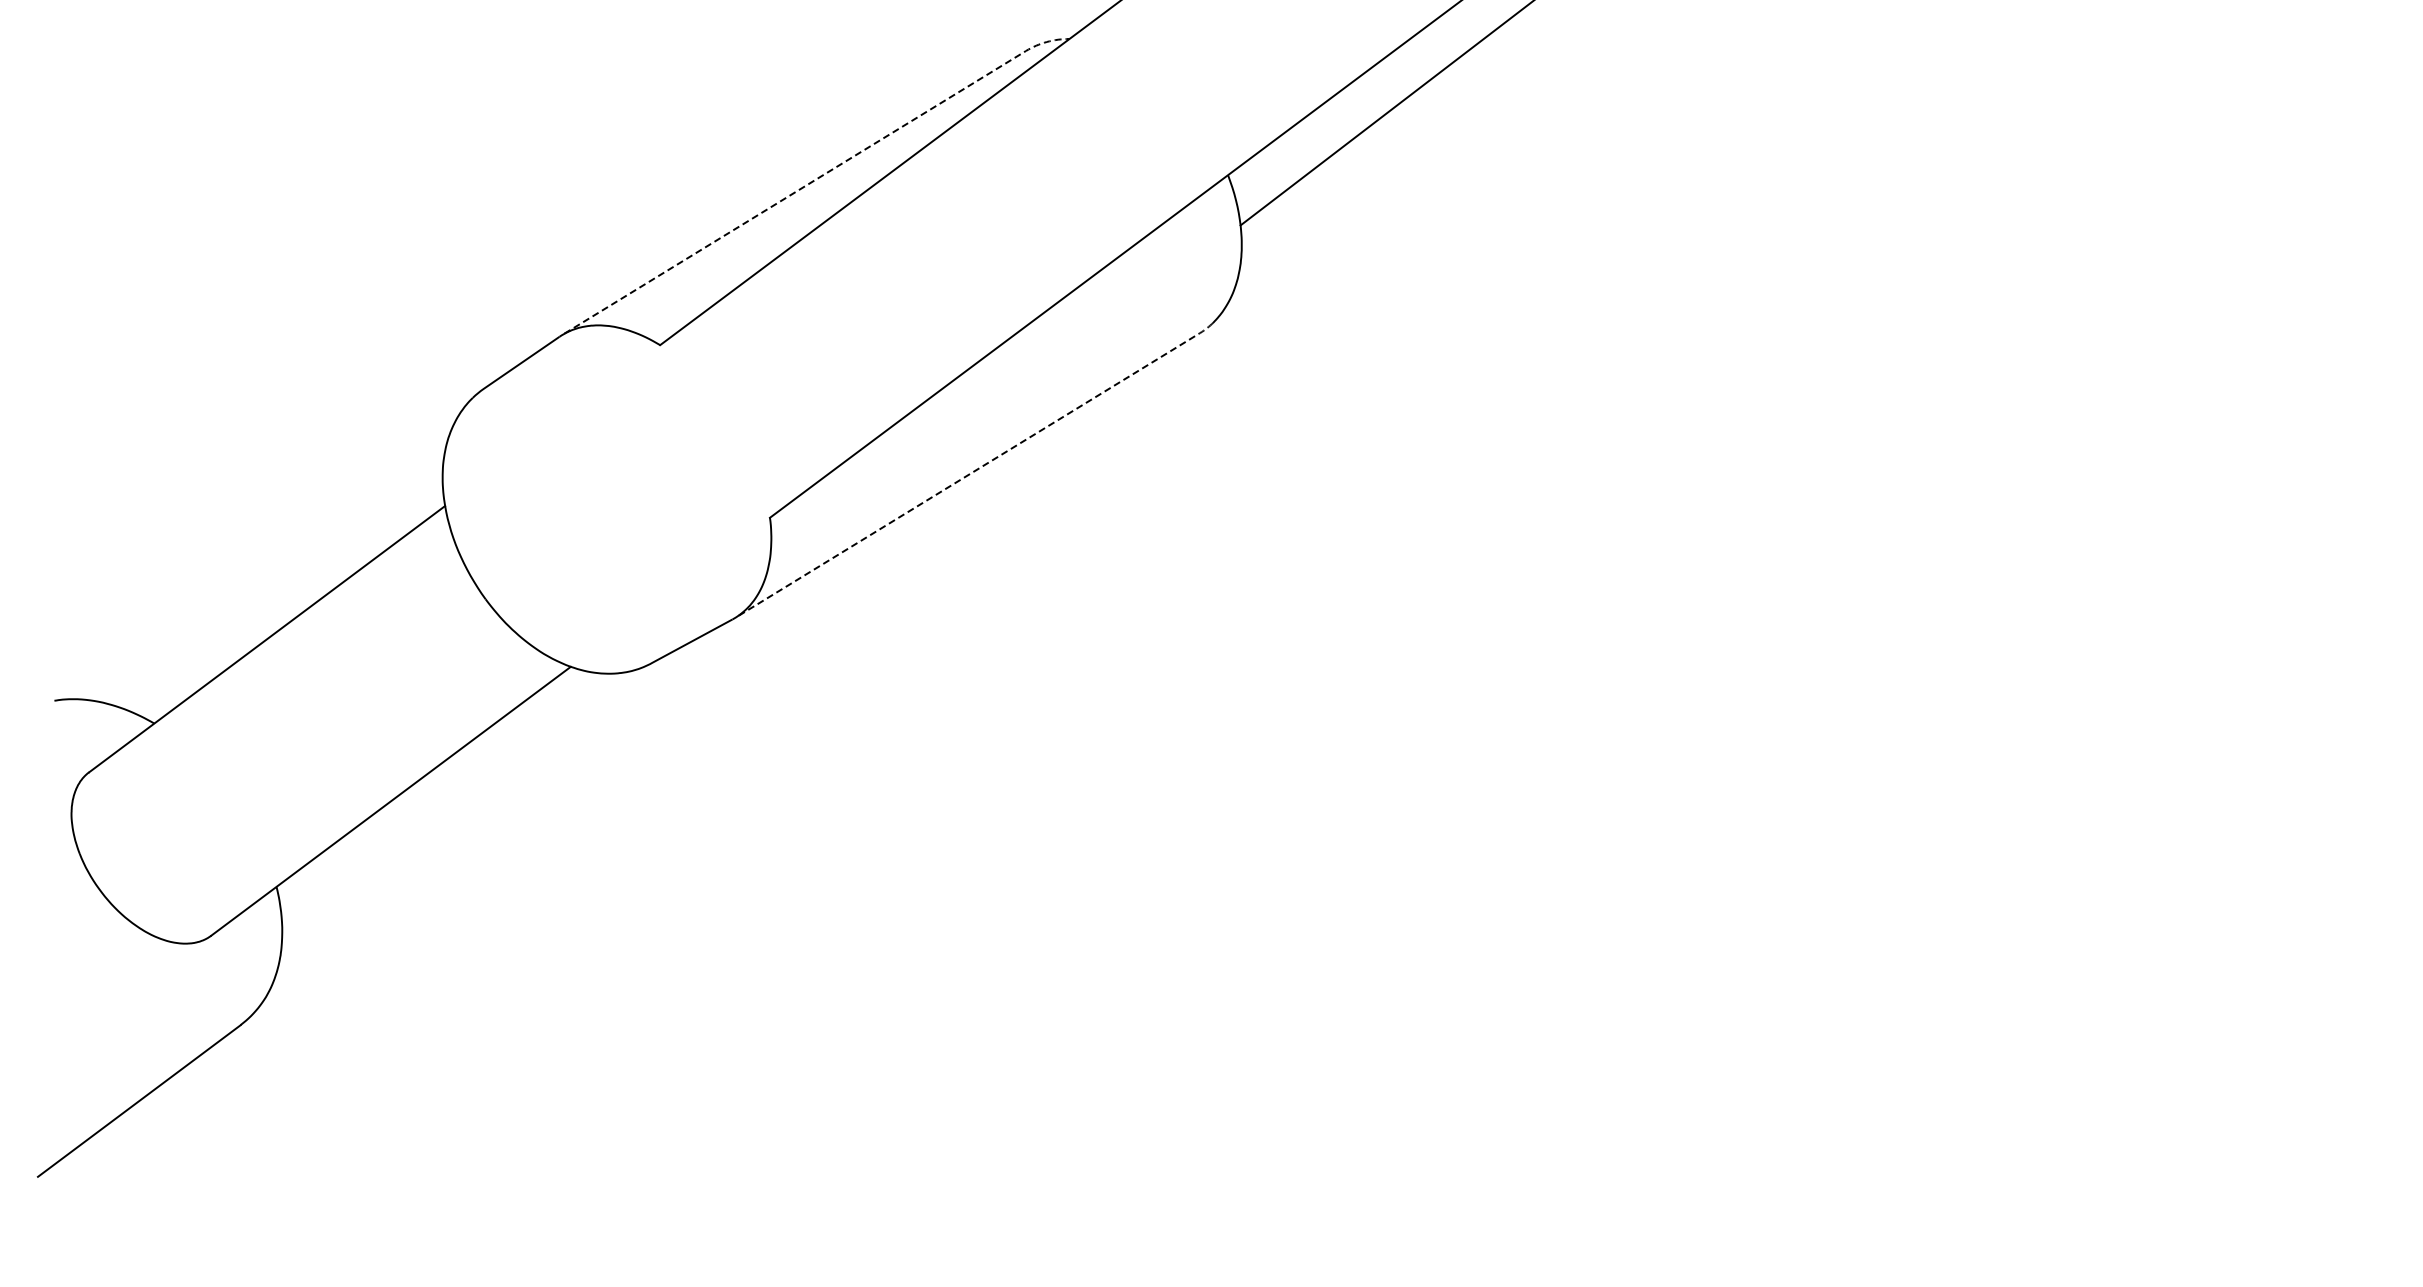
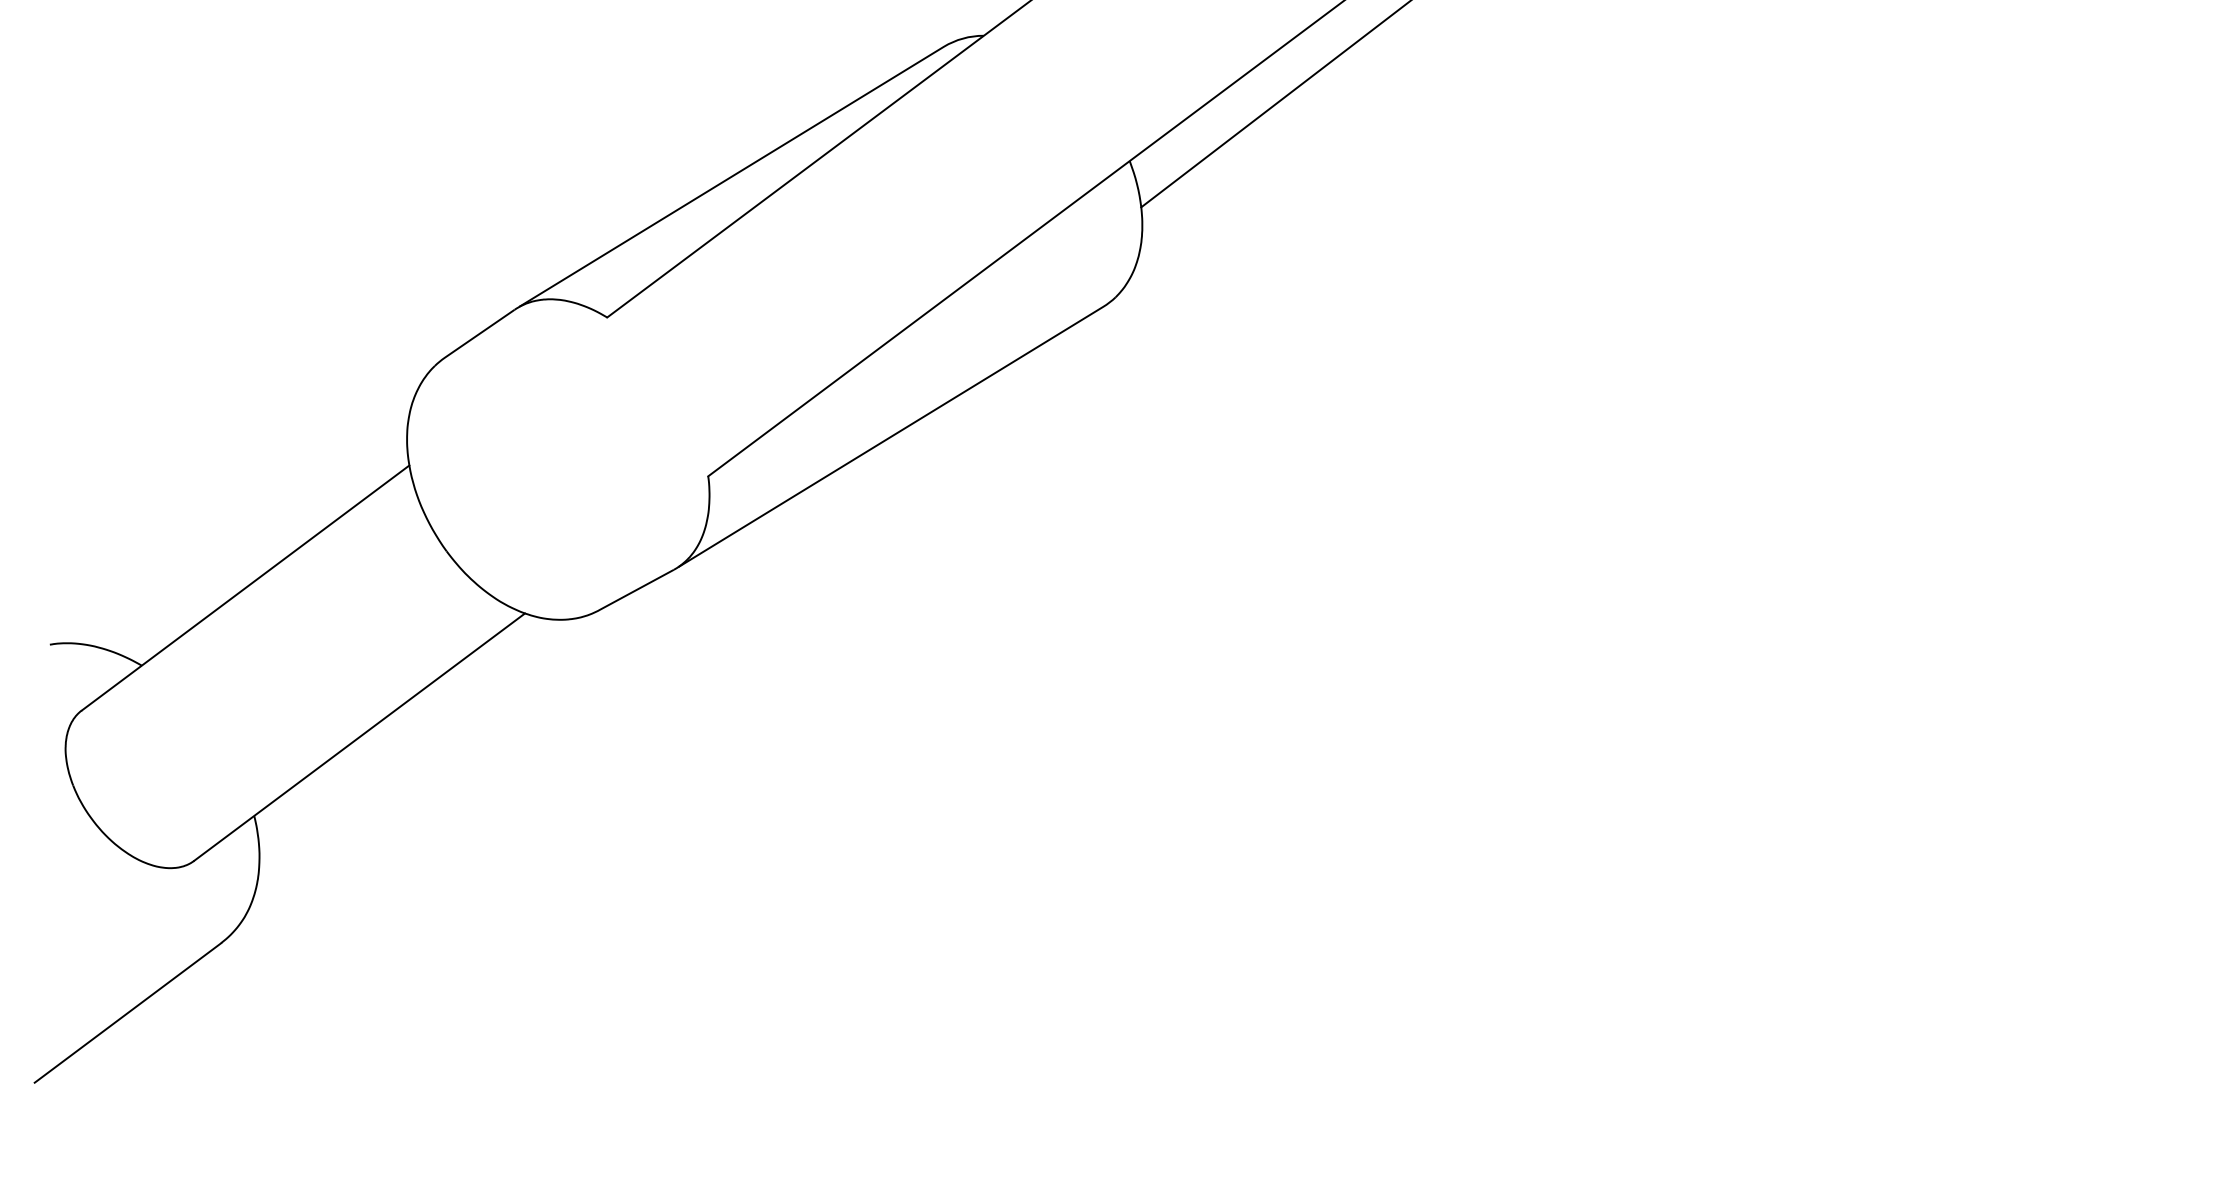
line: (817, 178) -> (751, 164), dashed -> solid
line: (978, 468) -> (900, 430), dashed -> solid

